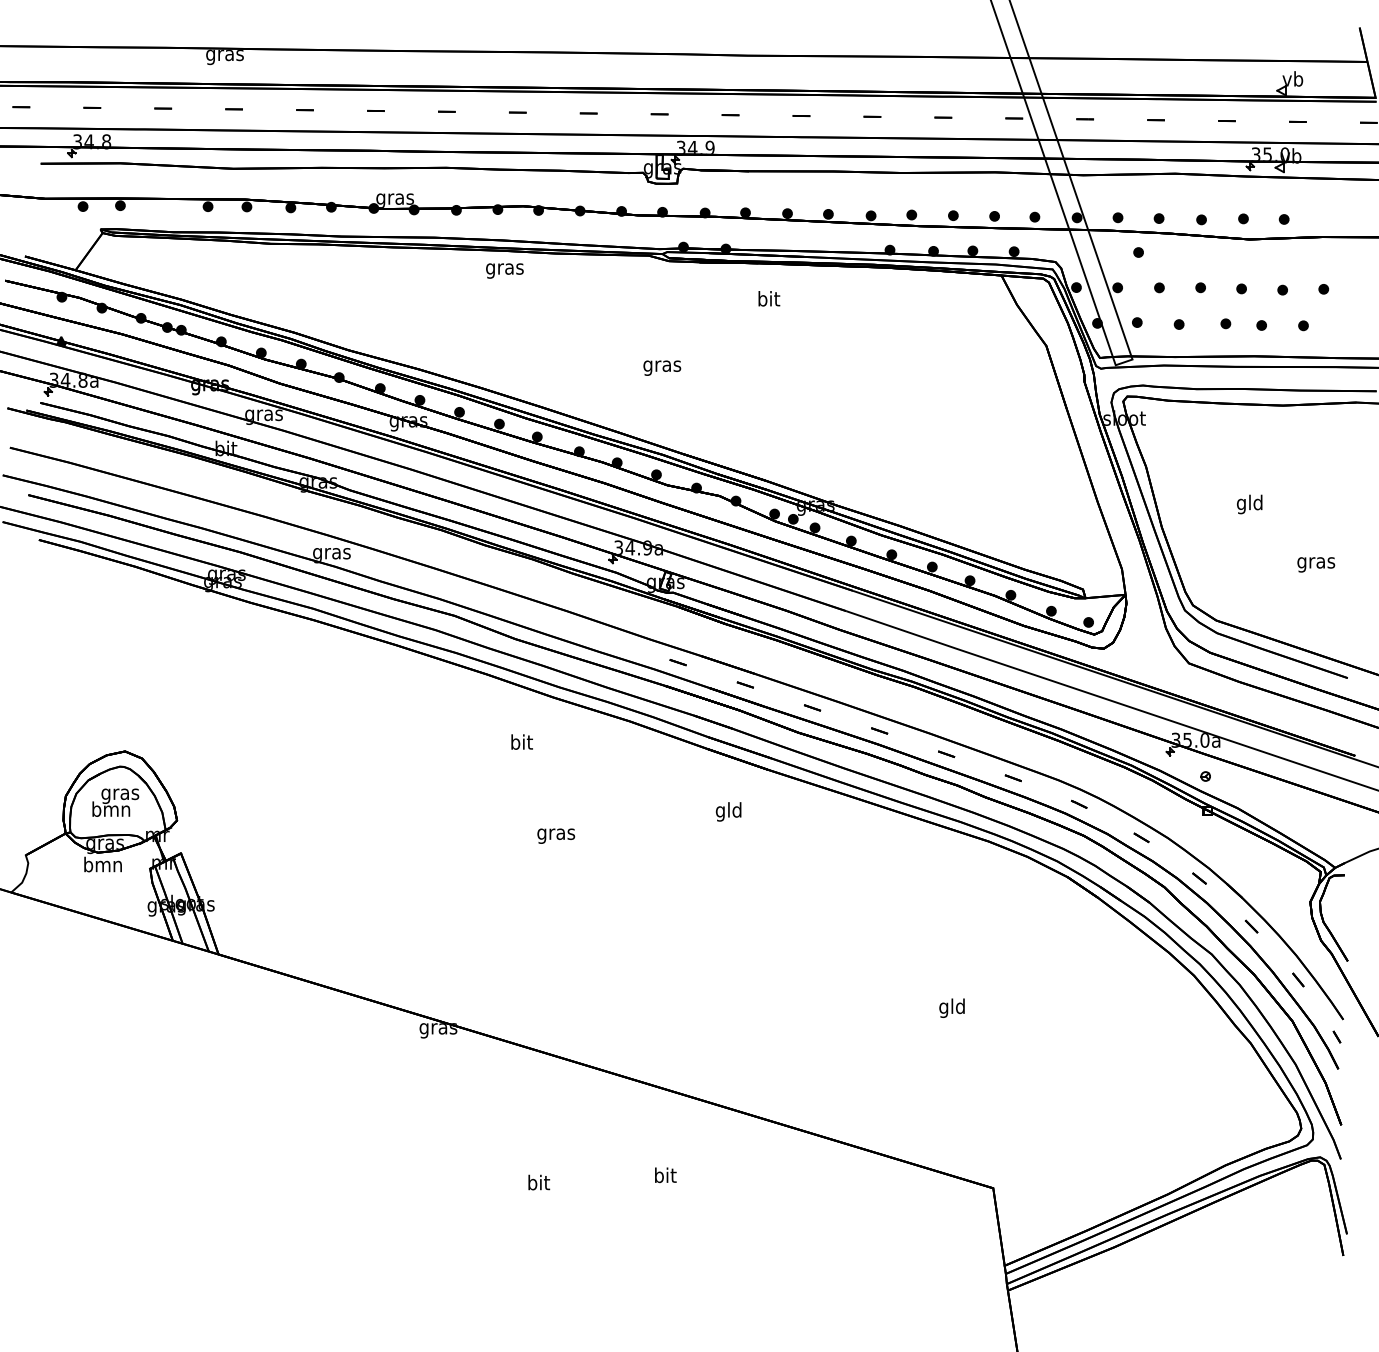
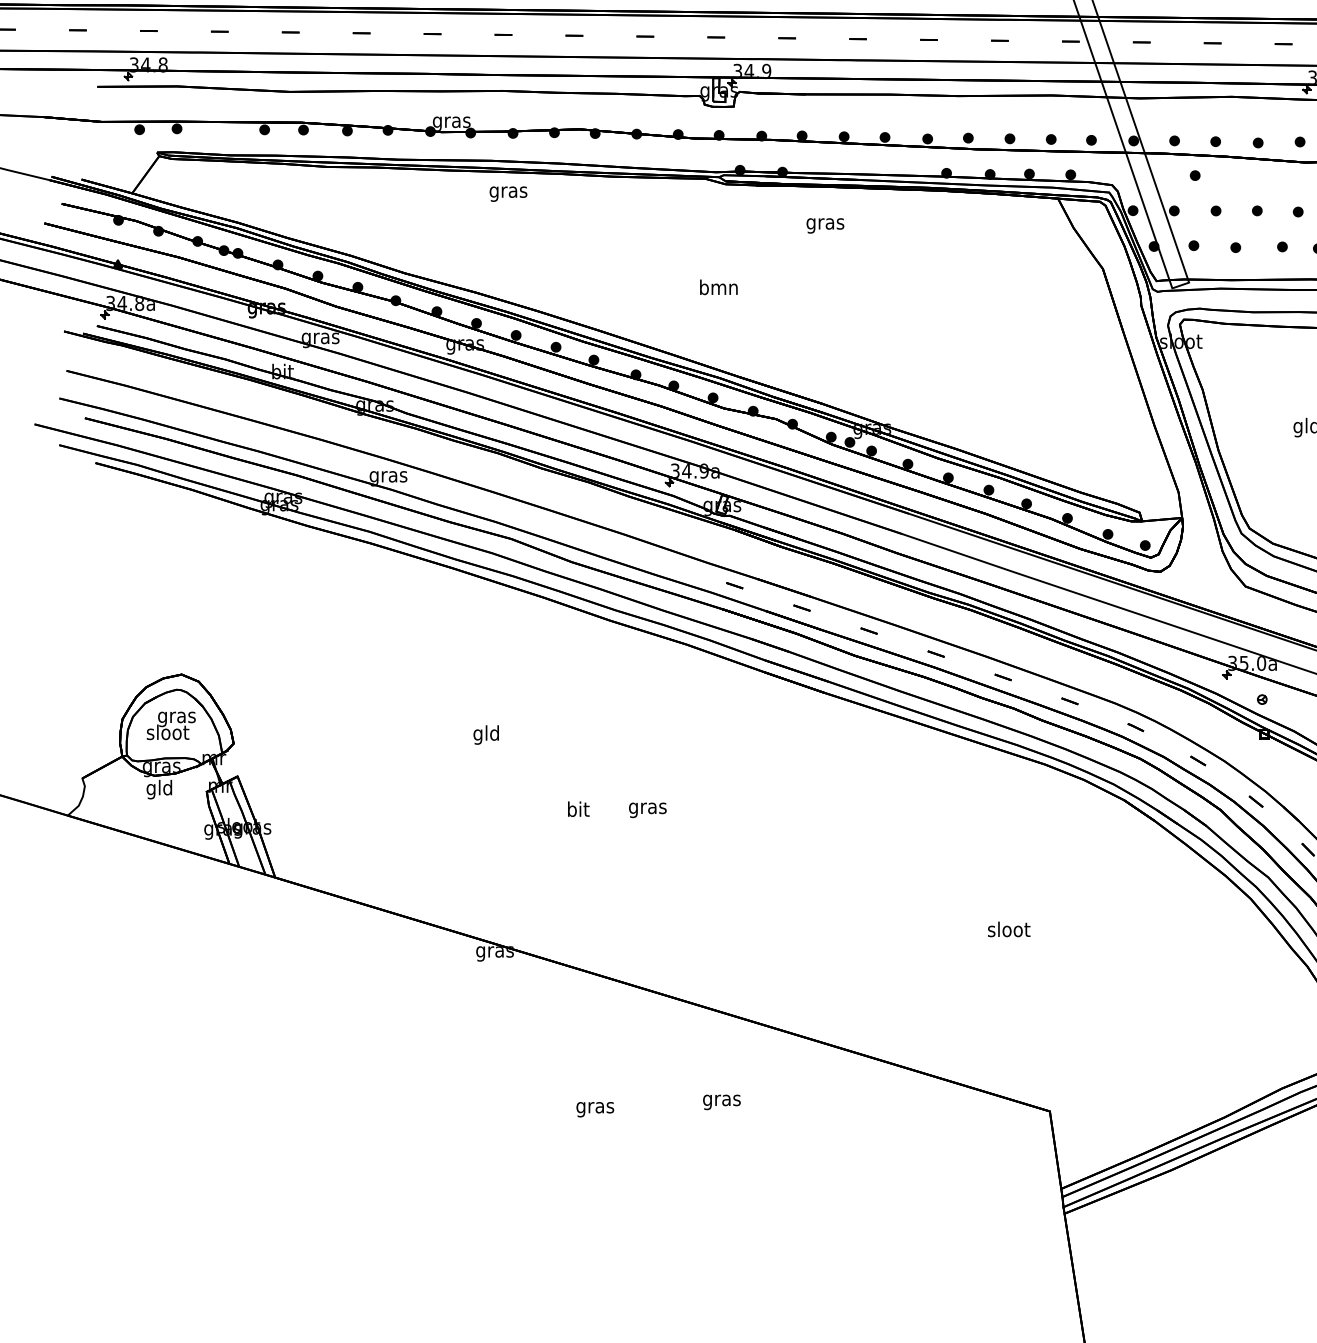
text: (504, 270) -> (508, 193), moved
text: (768, 300) -> (825, 223), bit -> gras
text: (662, 365) -> (719, 288), gras -> bmn
text: (521, 741) -> (578, 808), moved
text: (111, 808) -> (168, 731), bmn -> sloot
text: (728, 811) -> (486, 734), moved
text: (556, 835) -> (648, 809), moved
text: (102, 866) -> (159, 789), bmn -> gld
text: (952, 1008) -> (1009, 931), gld -> sloot
text: (665, 1177) -> (722, 1100), bit -> gras
text: (538, 1184) -> (595, 1107), bit -> gras

